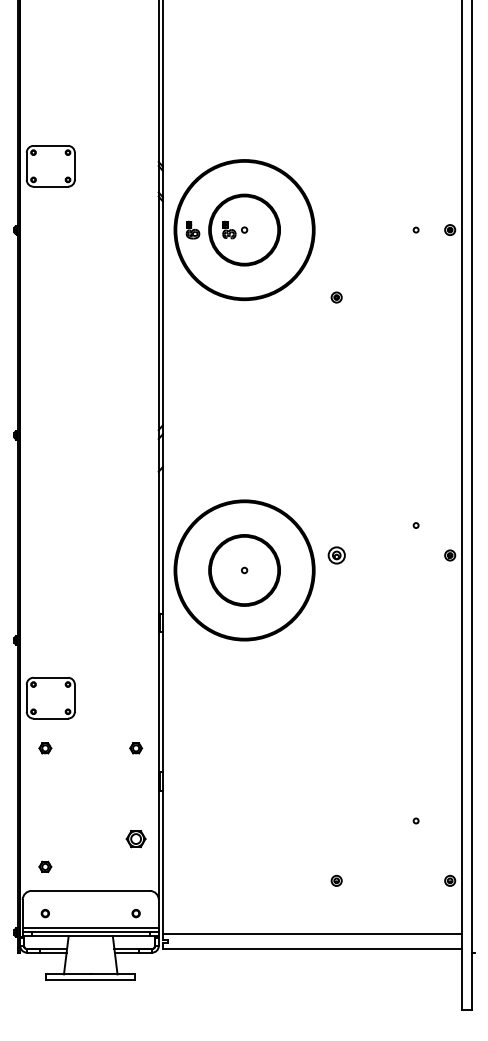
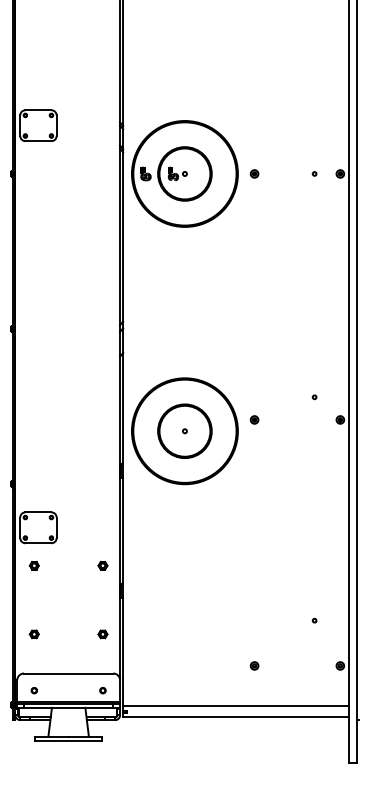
part: (336, 296) -> (254, 173), moved
part: (336, 554) -> (254, 419), size x0.62
part: (135, 839) -> (102, 634), size x0.62
part: (44, 867) -> (33, 634), moved

